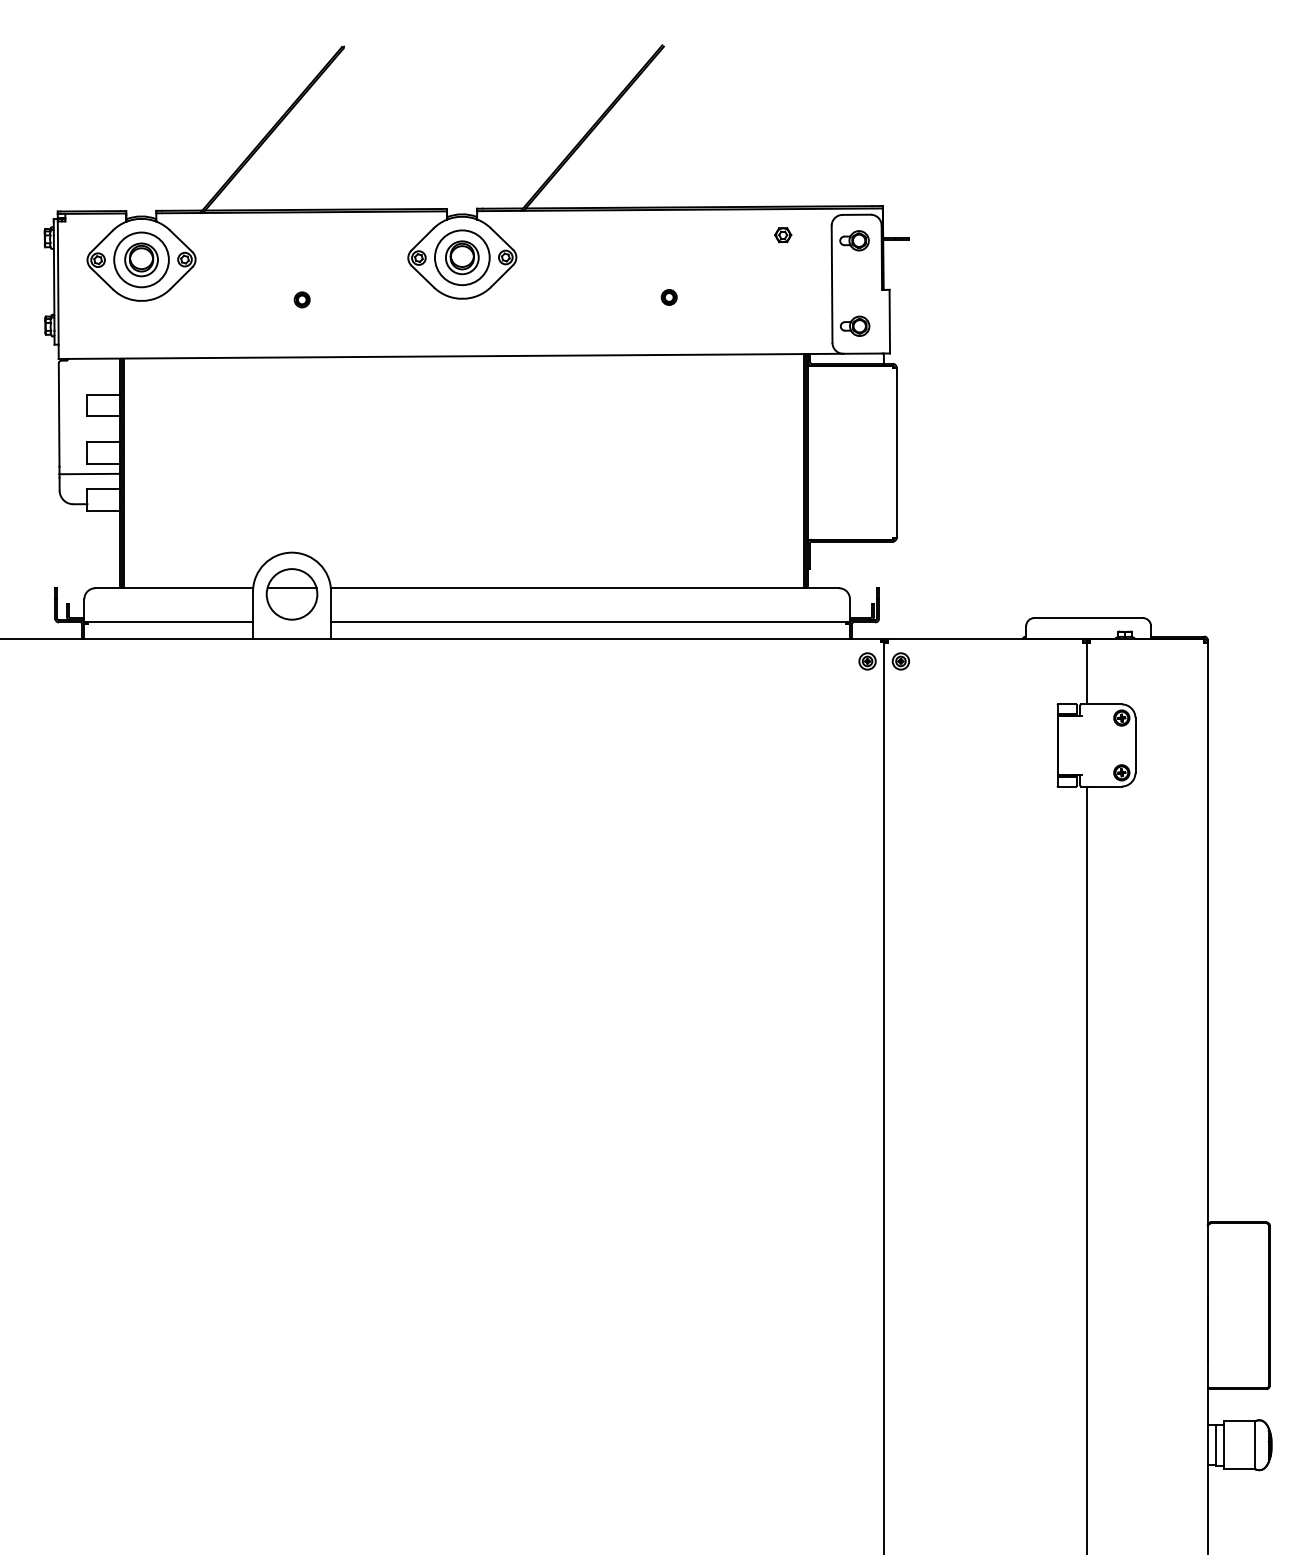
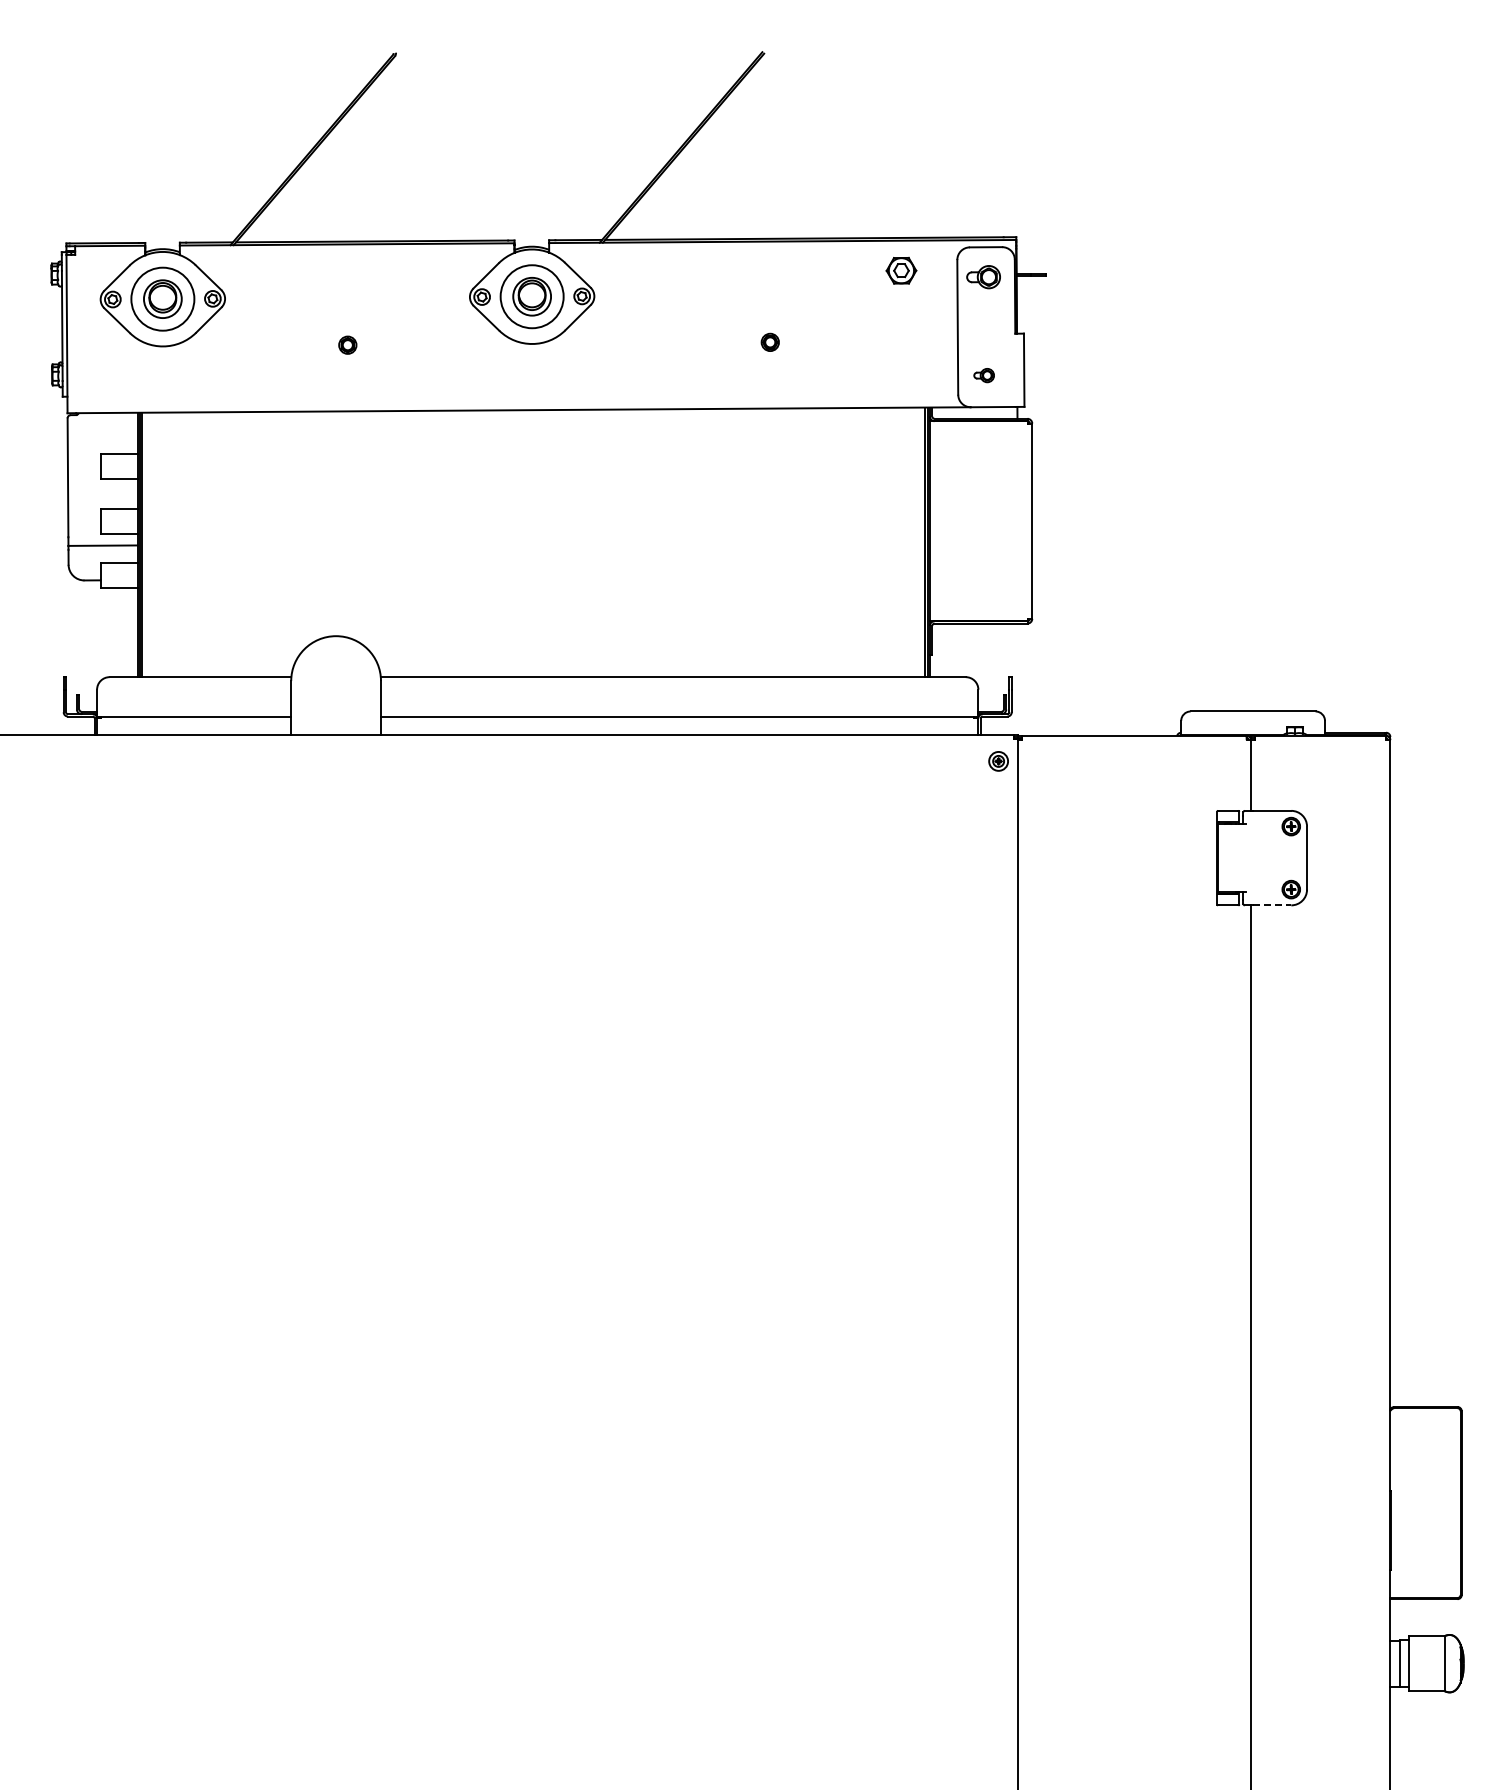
part: (783, 234) -> (901, 270), size x1.6
part: (854, 326) -> (983, 375), size x0.6
part: (292, 594) -> (336, 684), removed
part: (900, 661) -> (1036, 761), removed
line: (1105, 786) -> (1272, 905), solid -> dashed

